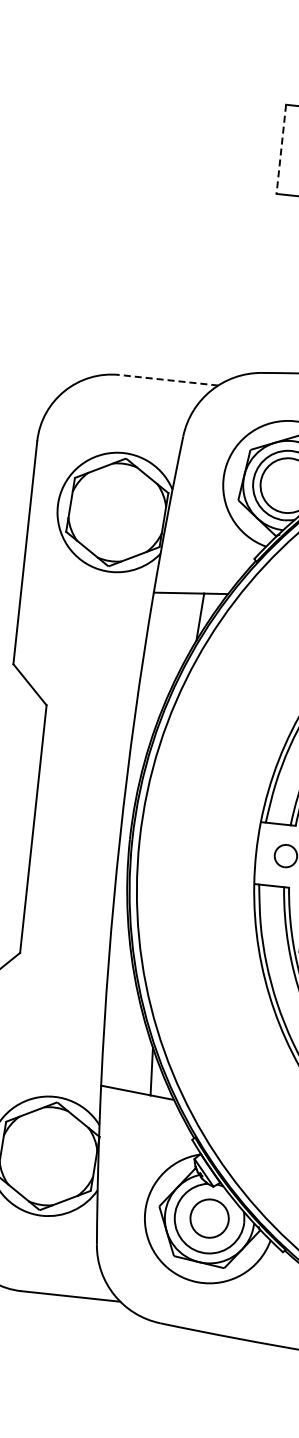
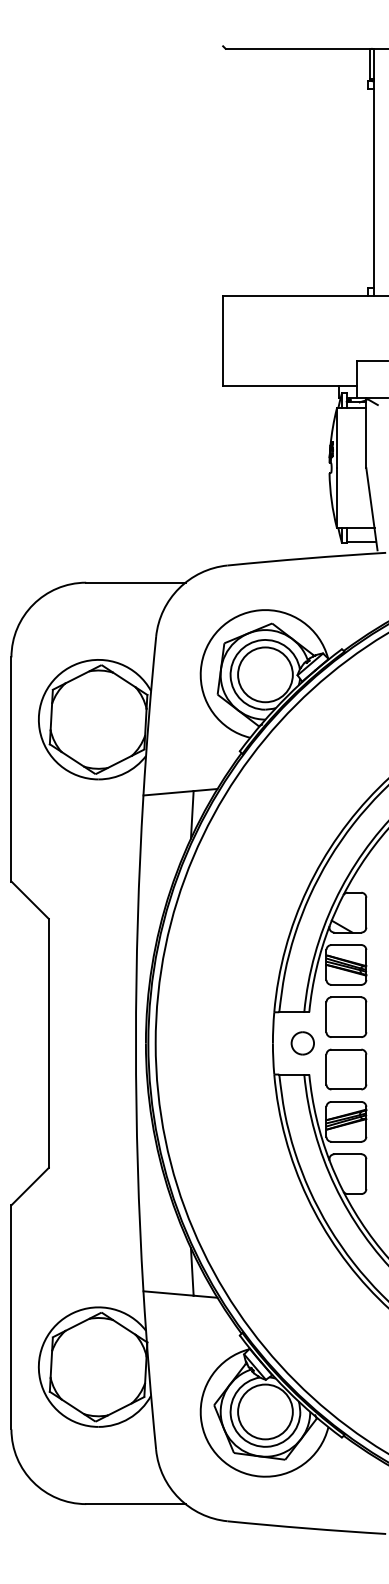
line: (281, 149) -> (223, 341), dashed -> solid
line: (168, 380) -> (135, 582), dashed -> solid
circle: (209, 1218) -> (265, 1411), size x1.43

